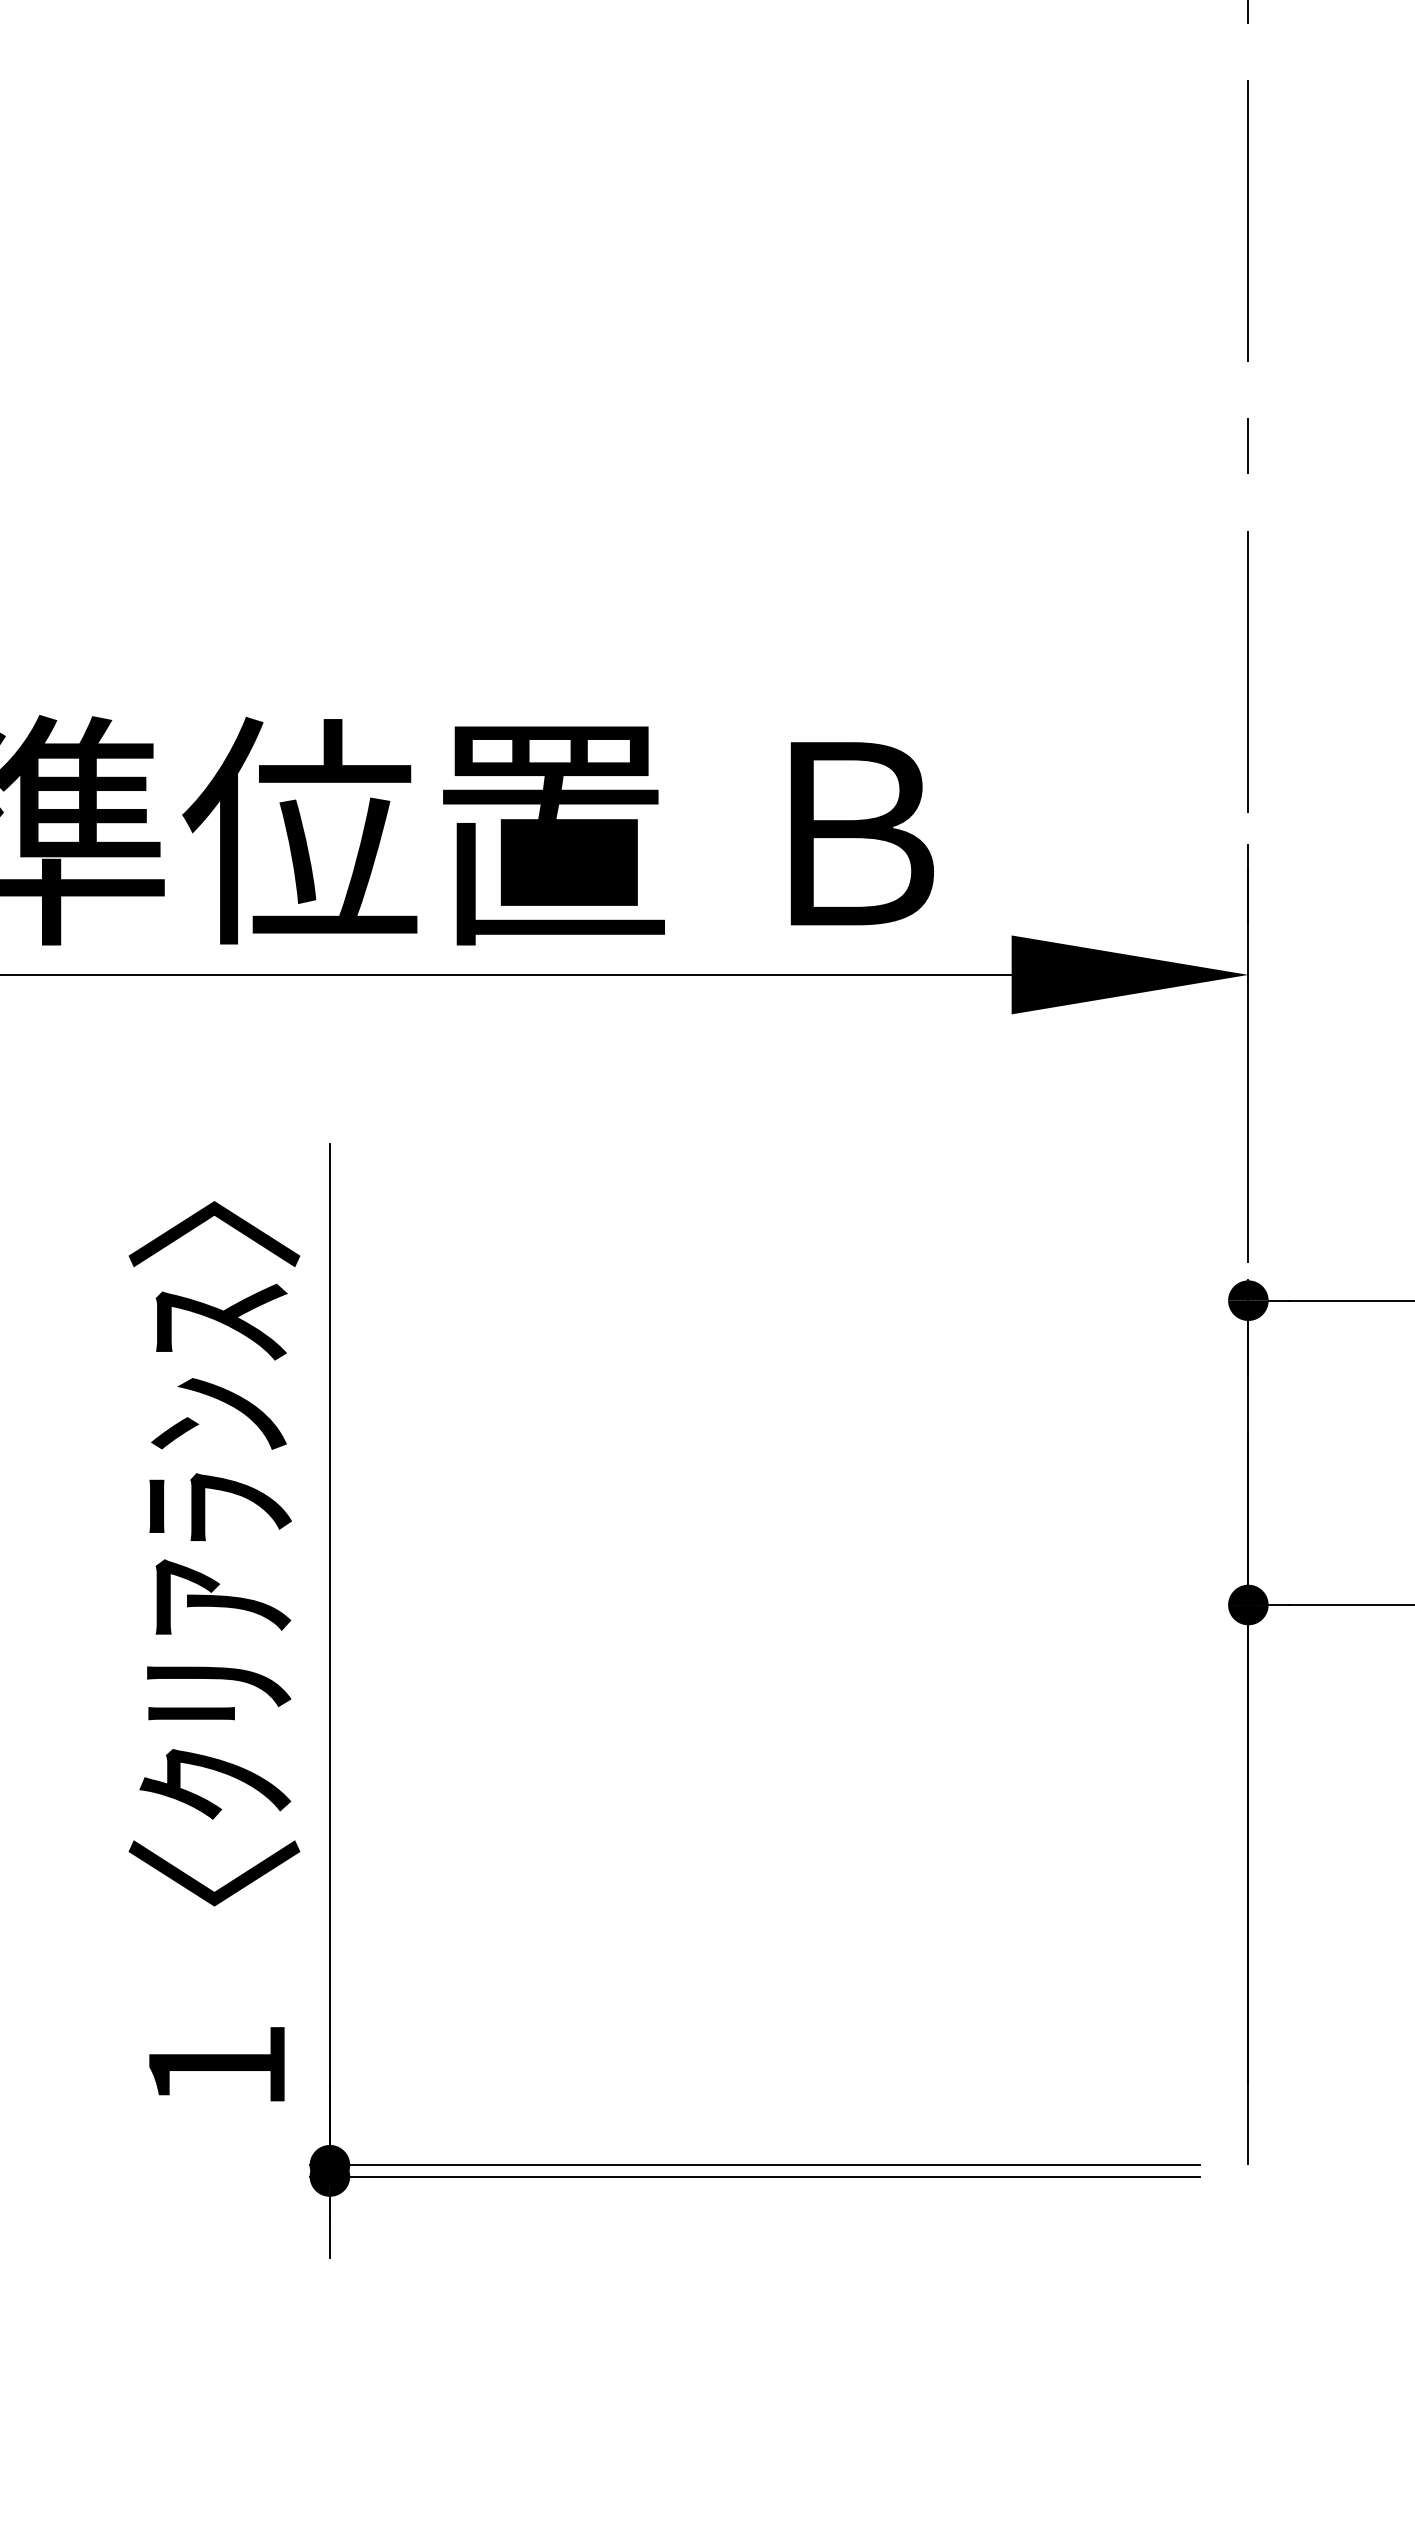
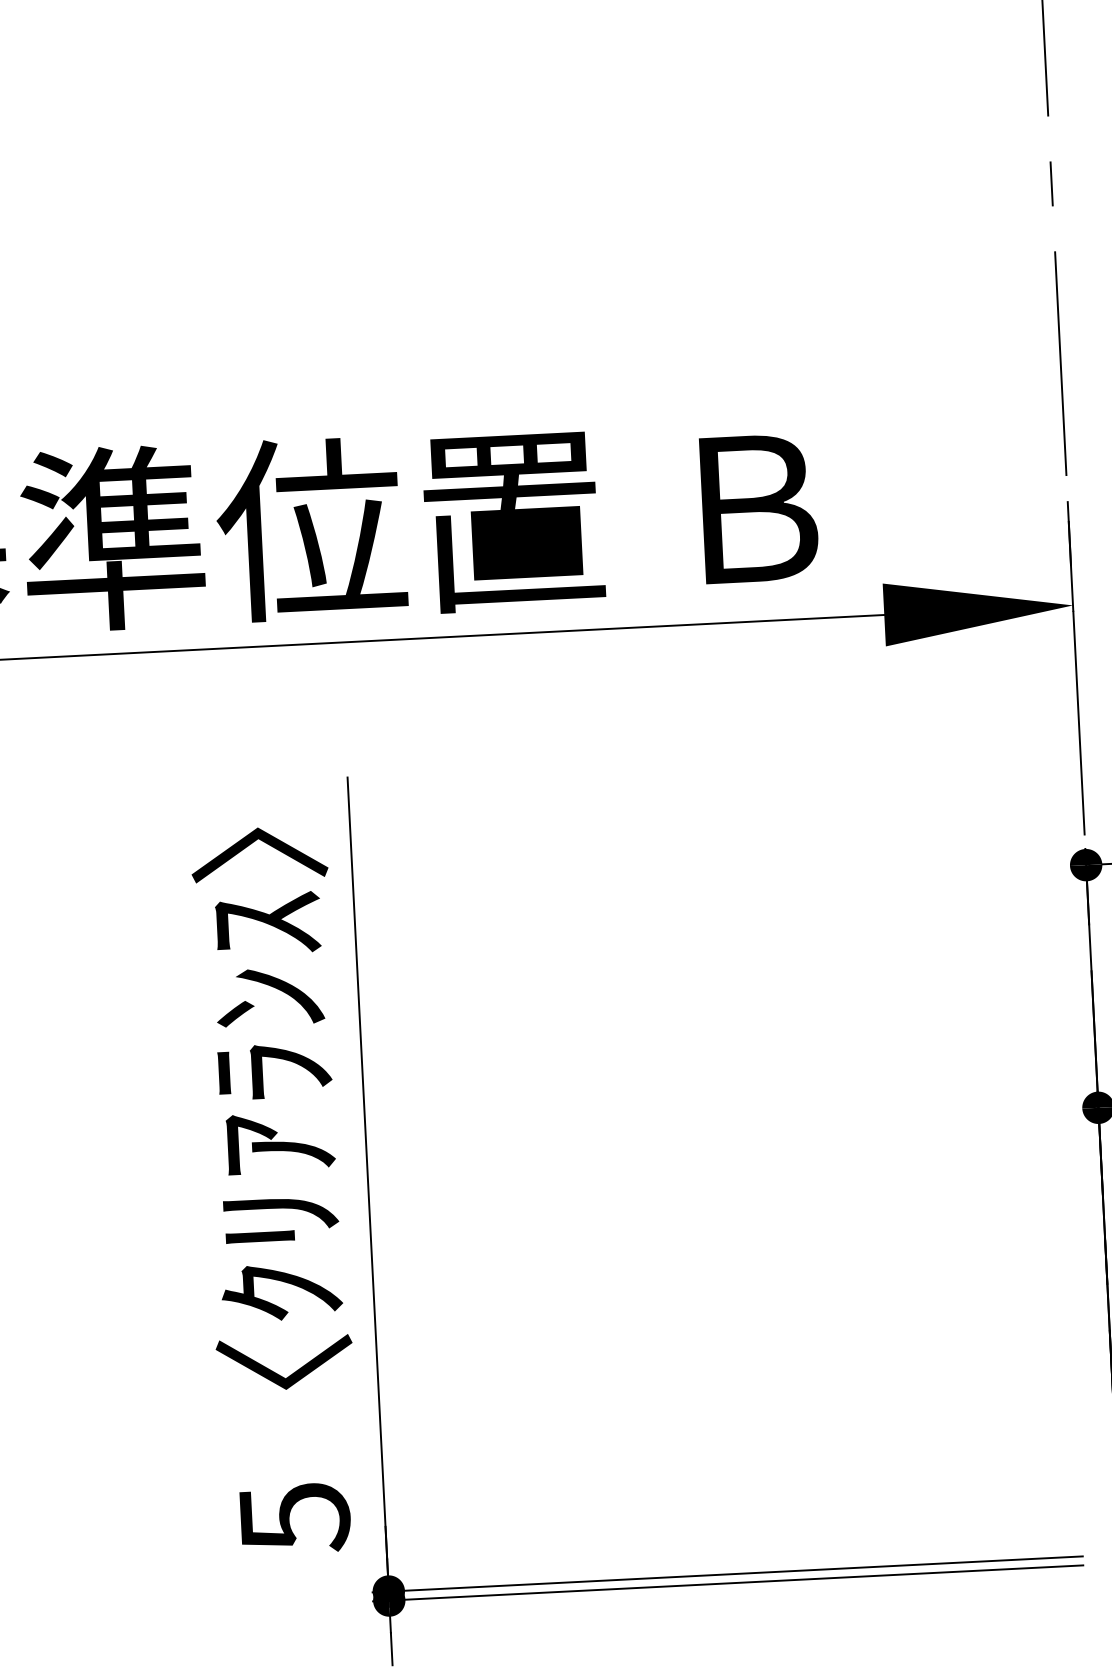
text: (217, 2068) -> (295, 1518), 1 -> 5

